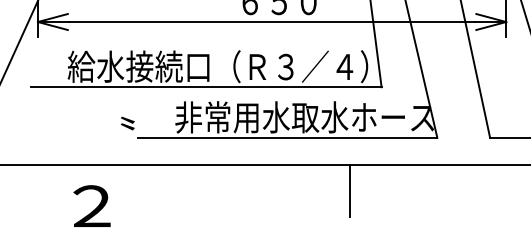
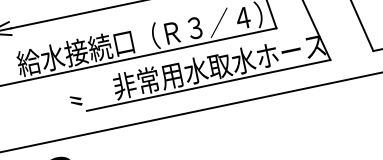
line: (350, 190) -> (268, 117), removed

